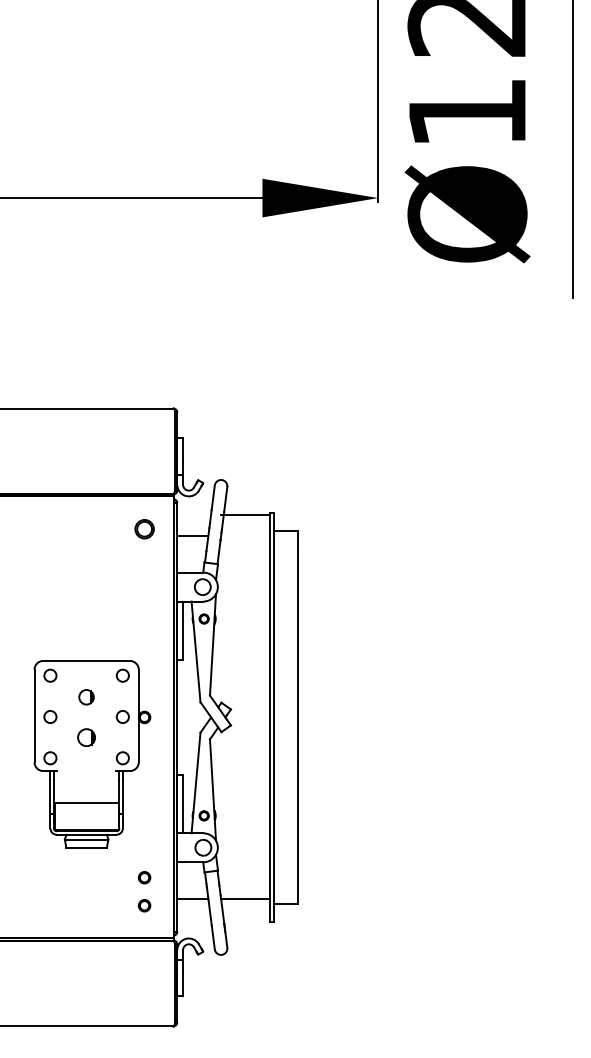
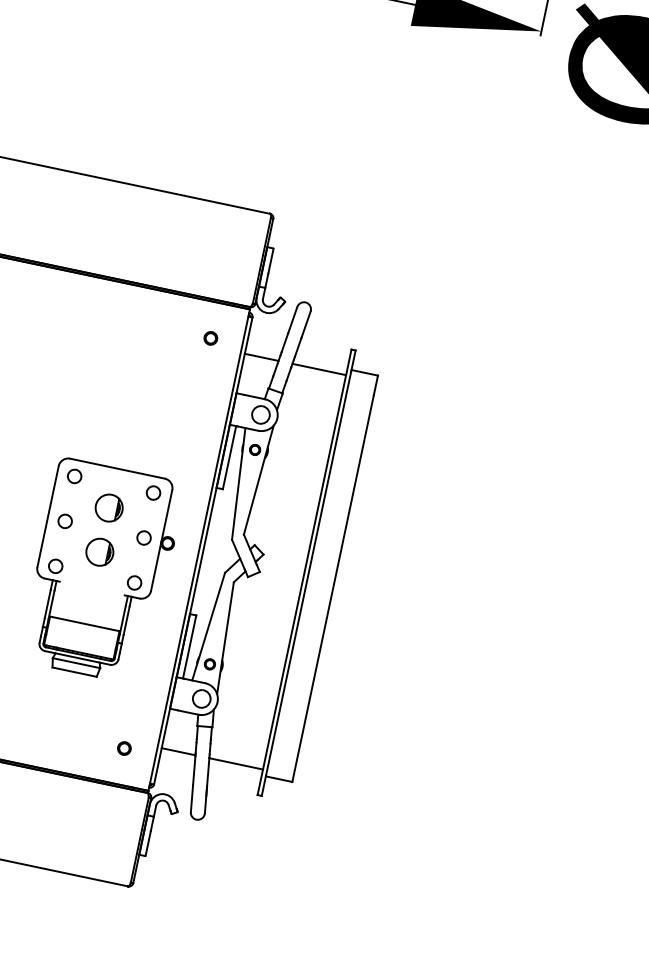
line: (245, 515) -> (319, 369), moved
part: (144, 528) -> (210, 337), size x0.62
part: (86, 697) -> (108, 508), size x1.67
part: (86, 737) -> (99, 551), size x1.43
part: (144, 877) -> (130, 717), removed

